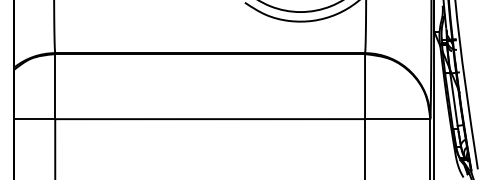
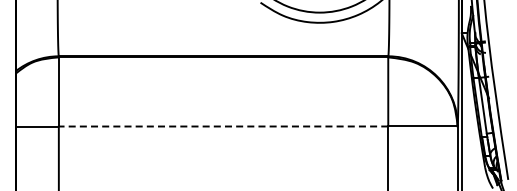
line: (210, 119) -> (223, 126), solid -> dashed

